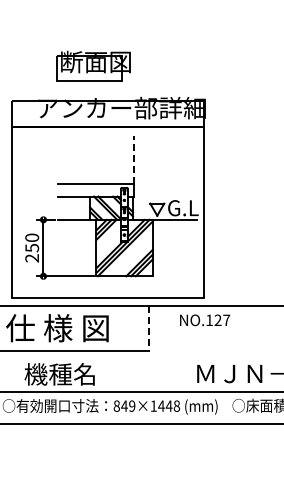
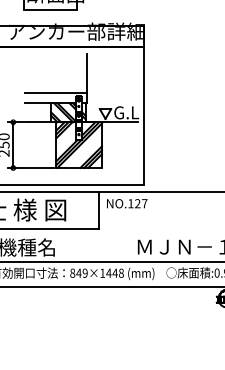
line: (134, 159) -> (87, 73), dashed -> solid
text: (205, 320) -> (127, 203), moved
line: (148, 328) -> (98, 210), dashed -> solid

